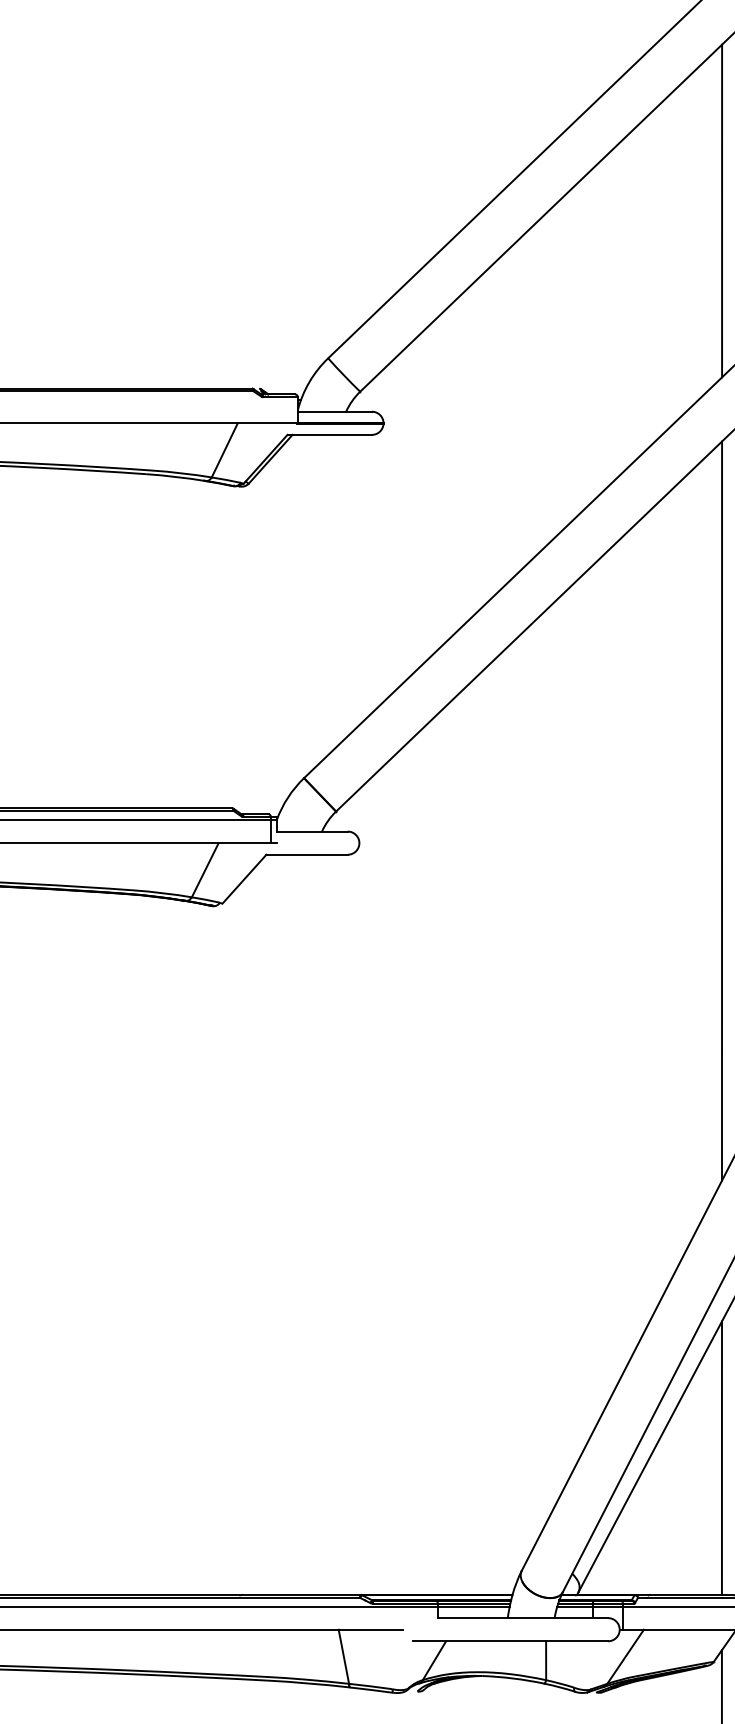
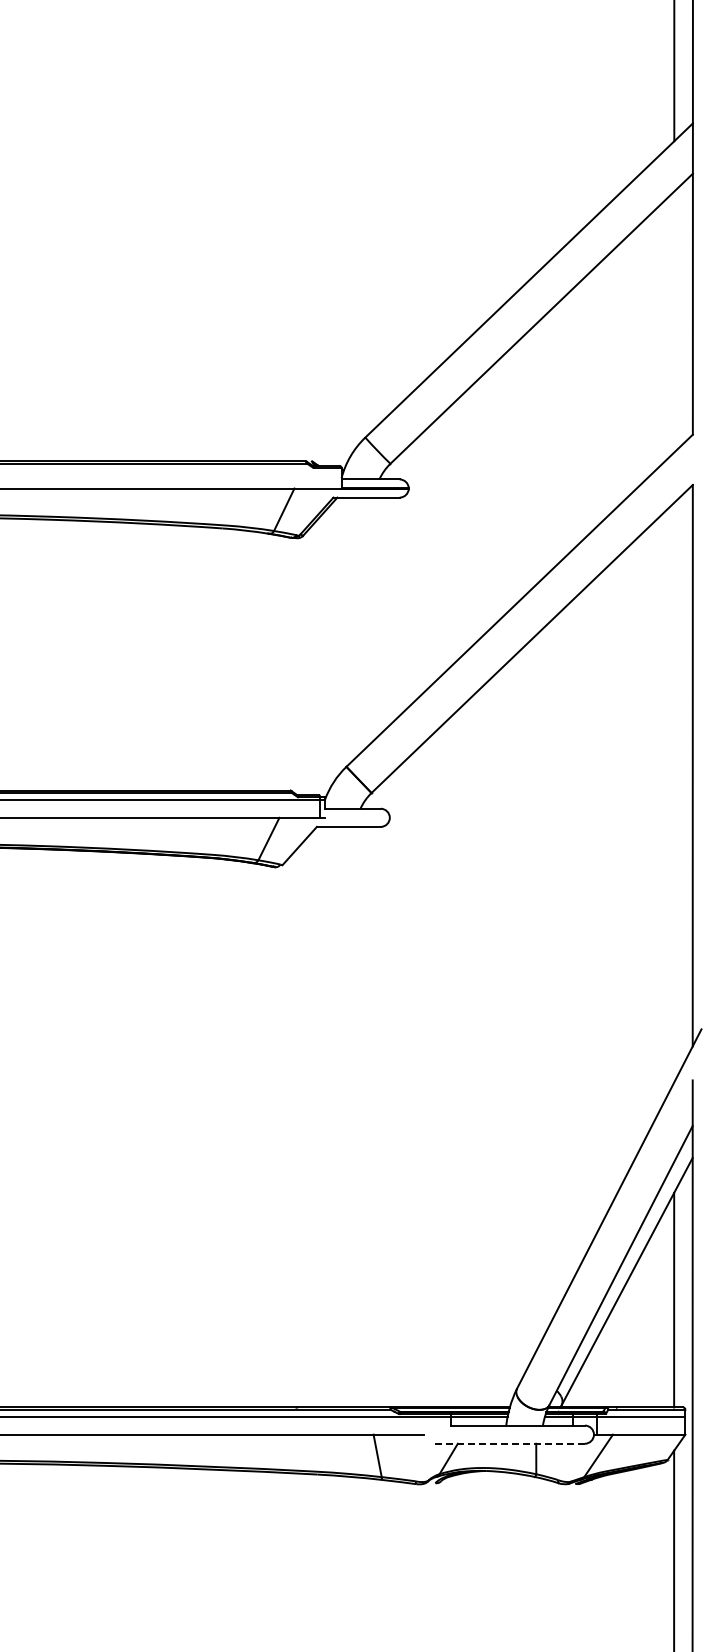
line: (722, 210) -> (674, 321), removed
line: (722, 810) -> (674, 792), removed
line: (510, 1640) -> (508, 1443), solid -> dashed

